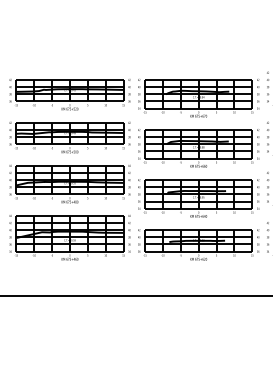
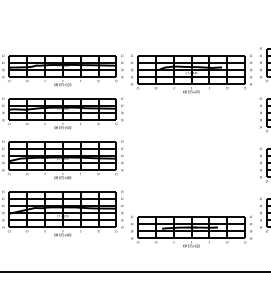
part: (198, 148) -> (191, 124), removed
part: (198, 198) -> (191, 174), removed
part: (198, 244) -> (191, 231), moved

